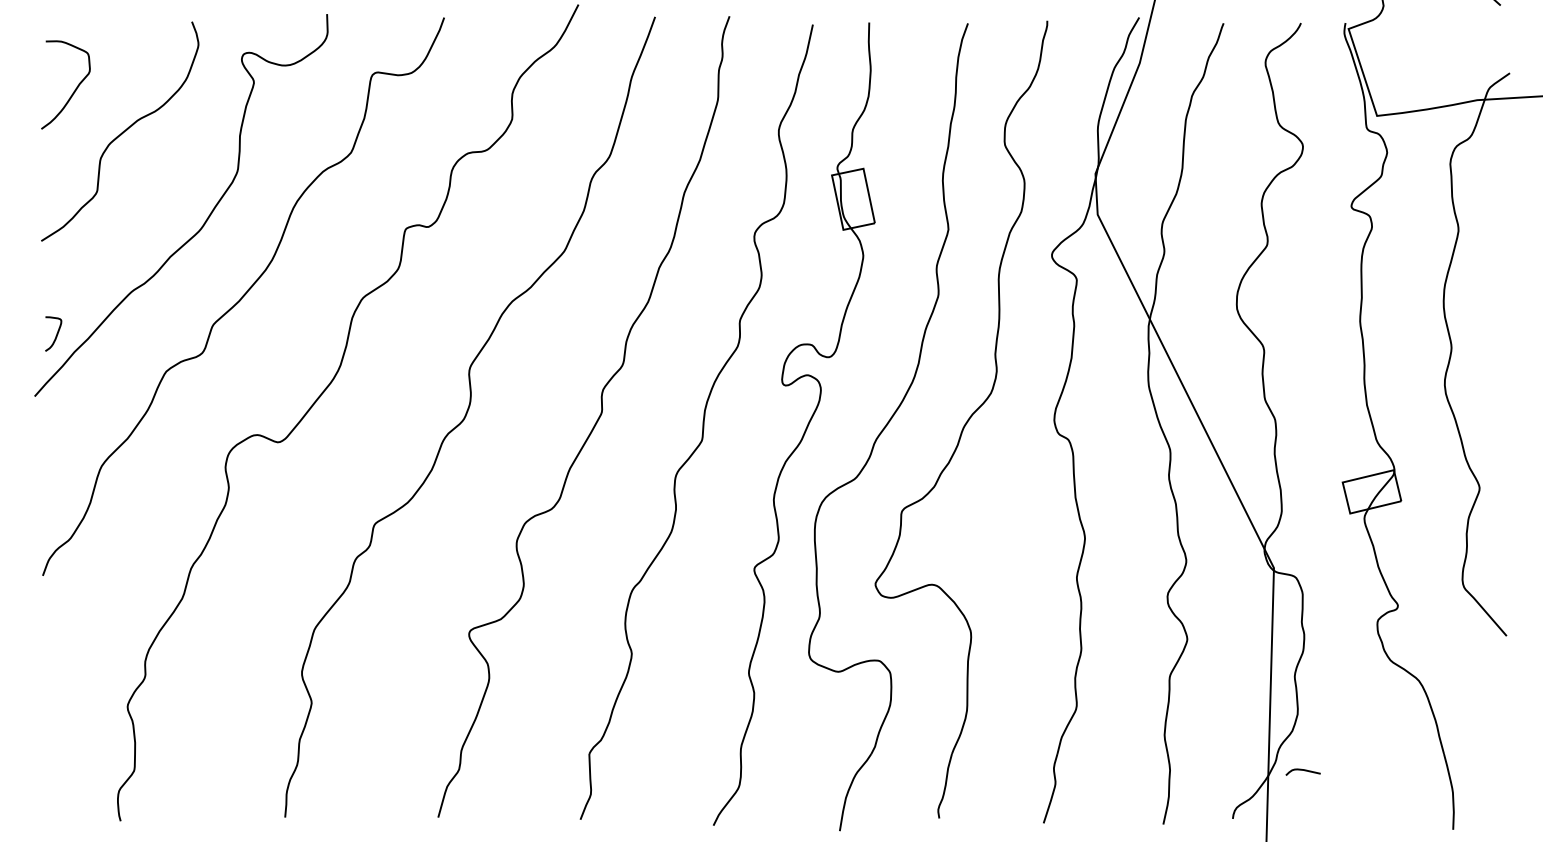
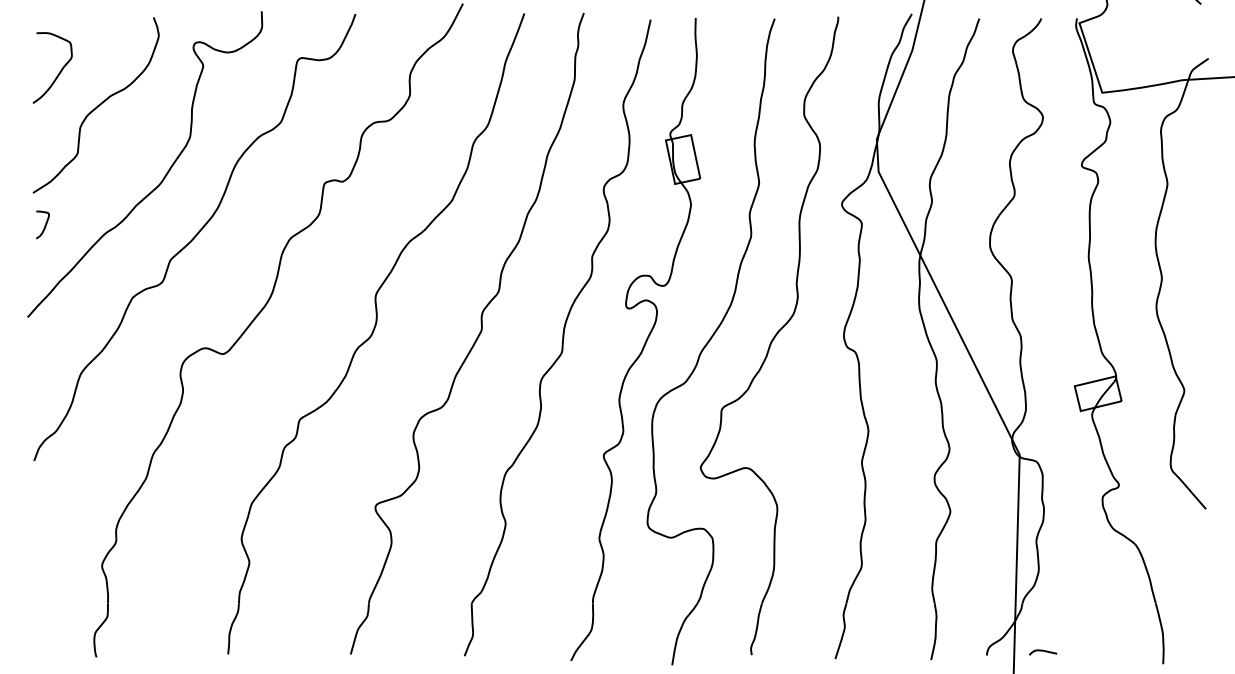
curve: (56, 333) -> (45, 224), moved
curve: (1302, 770) -> (1042, 651), moved

